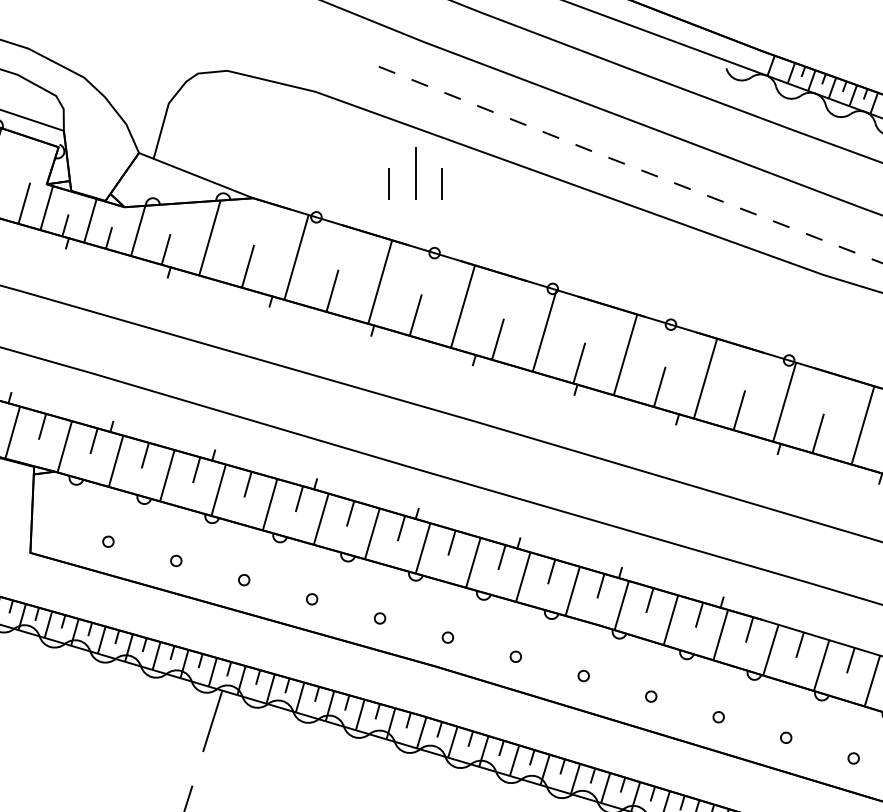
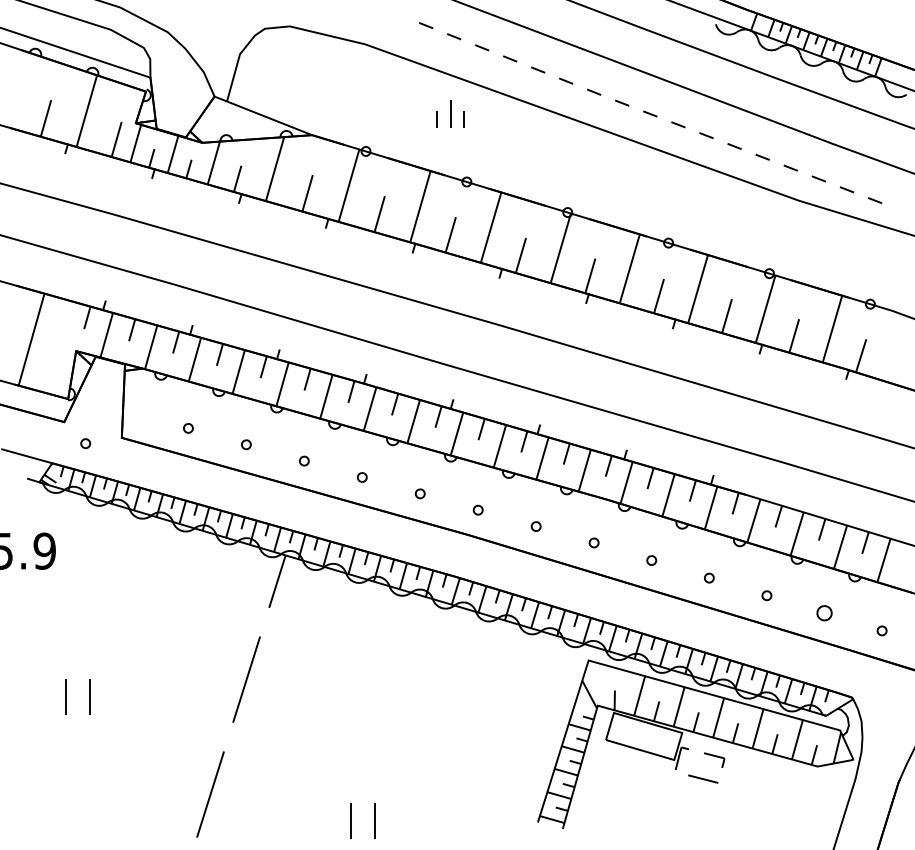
part: (415, 172) -> (450, 113), size x0.6
part: (853, 758) -> (824, 613), size x1.6

